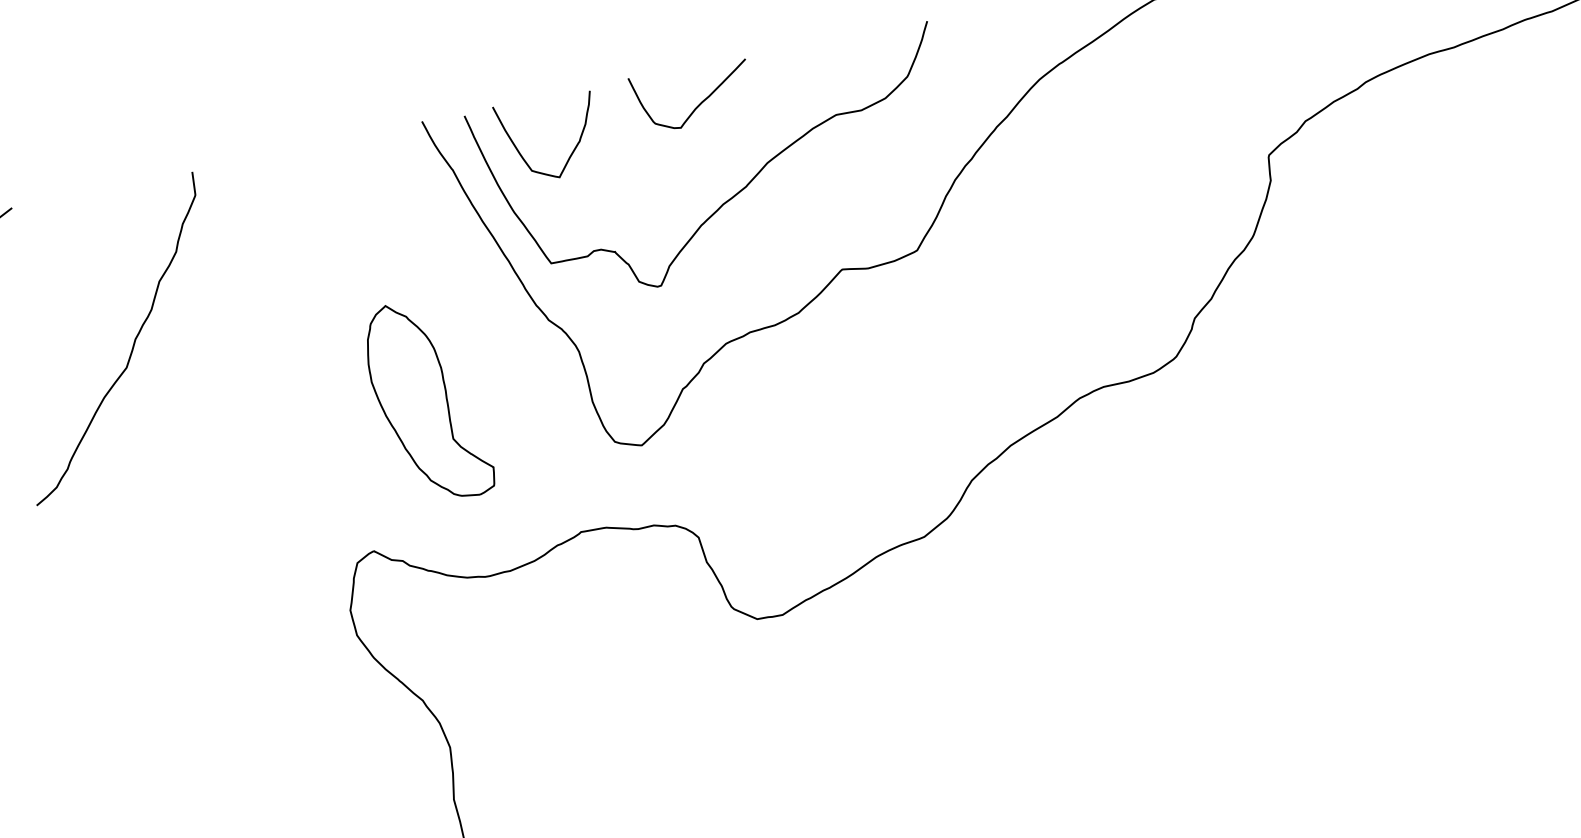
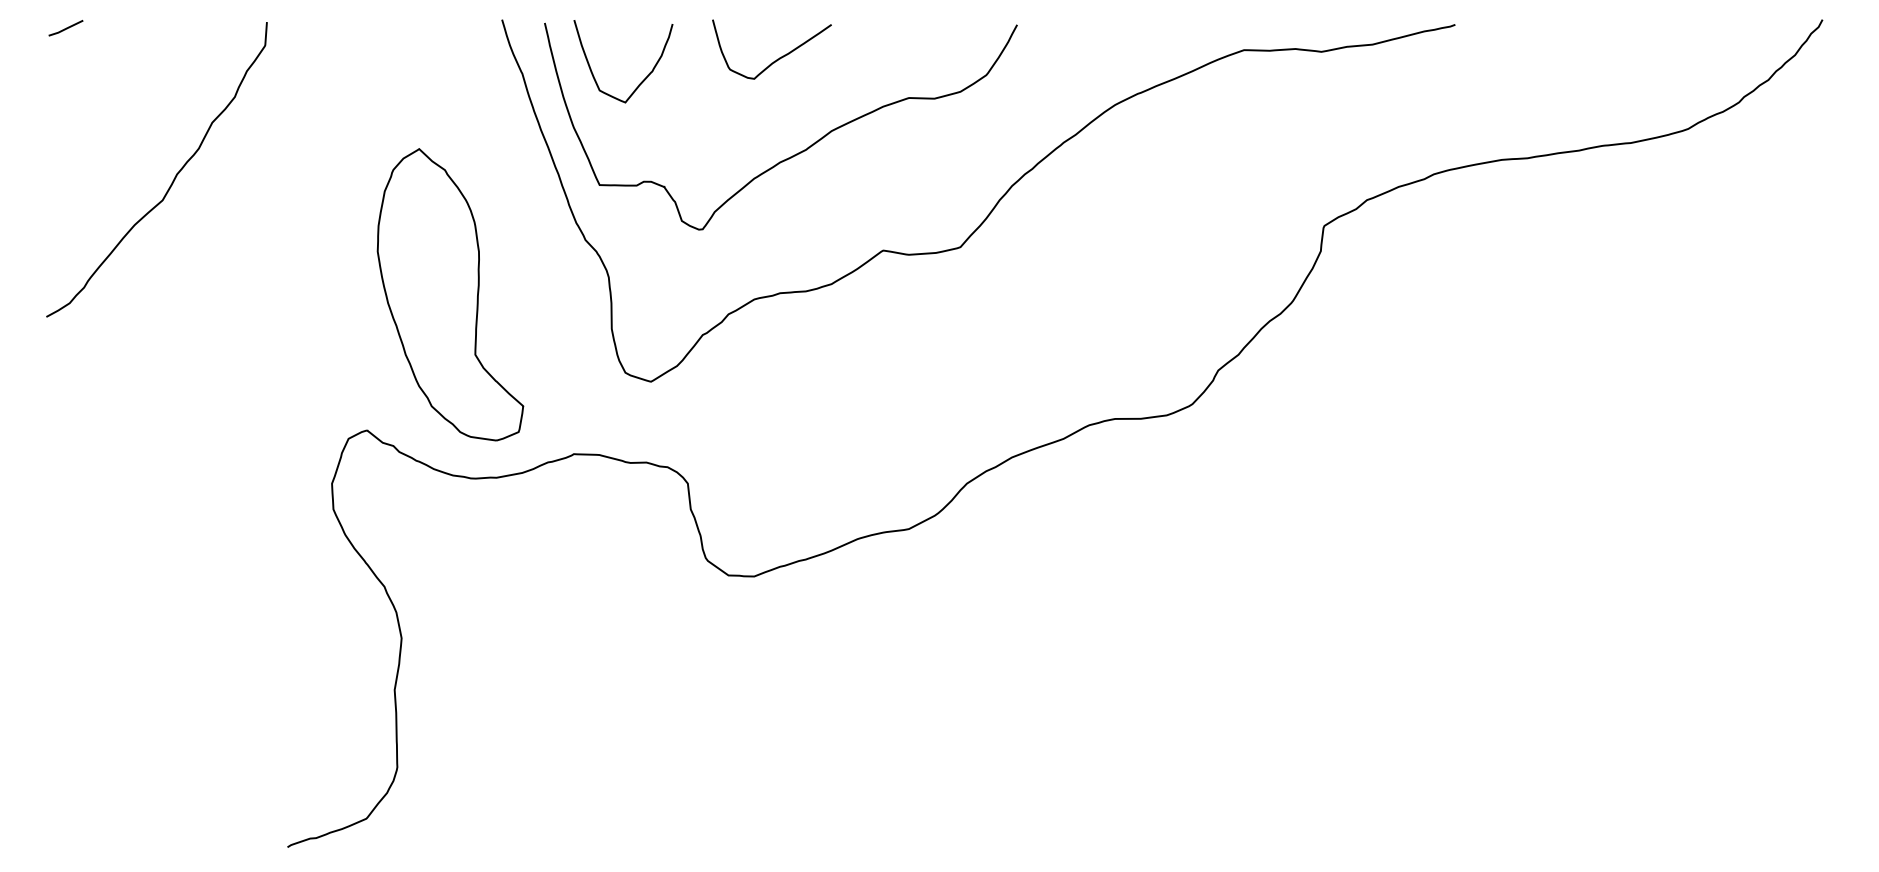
part: (427, 401) -> (450, 294), size x1.43

